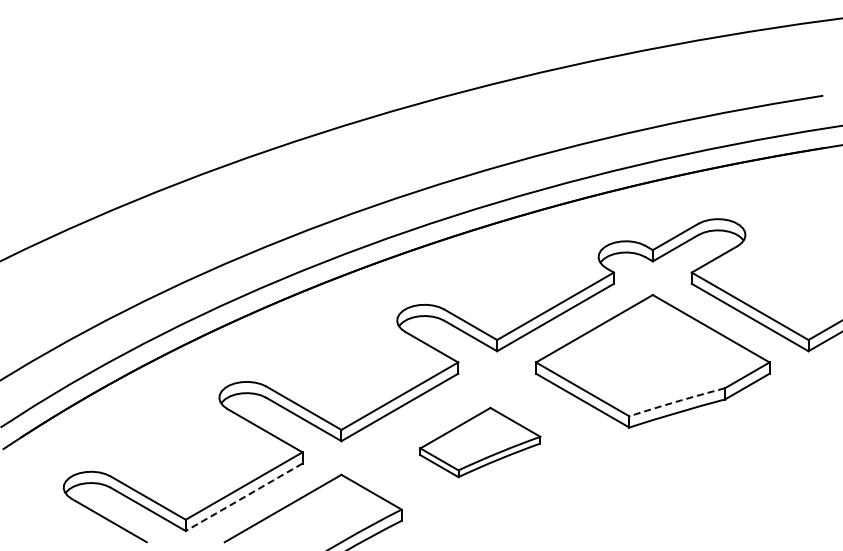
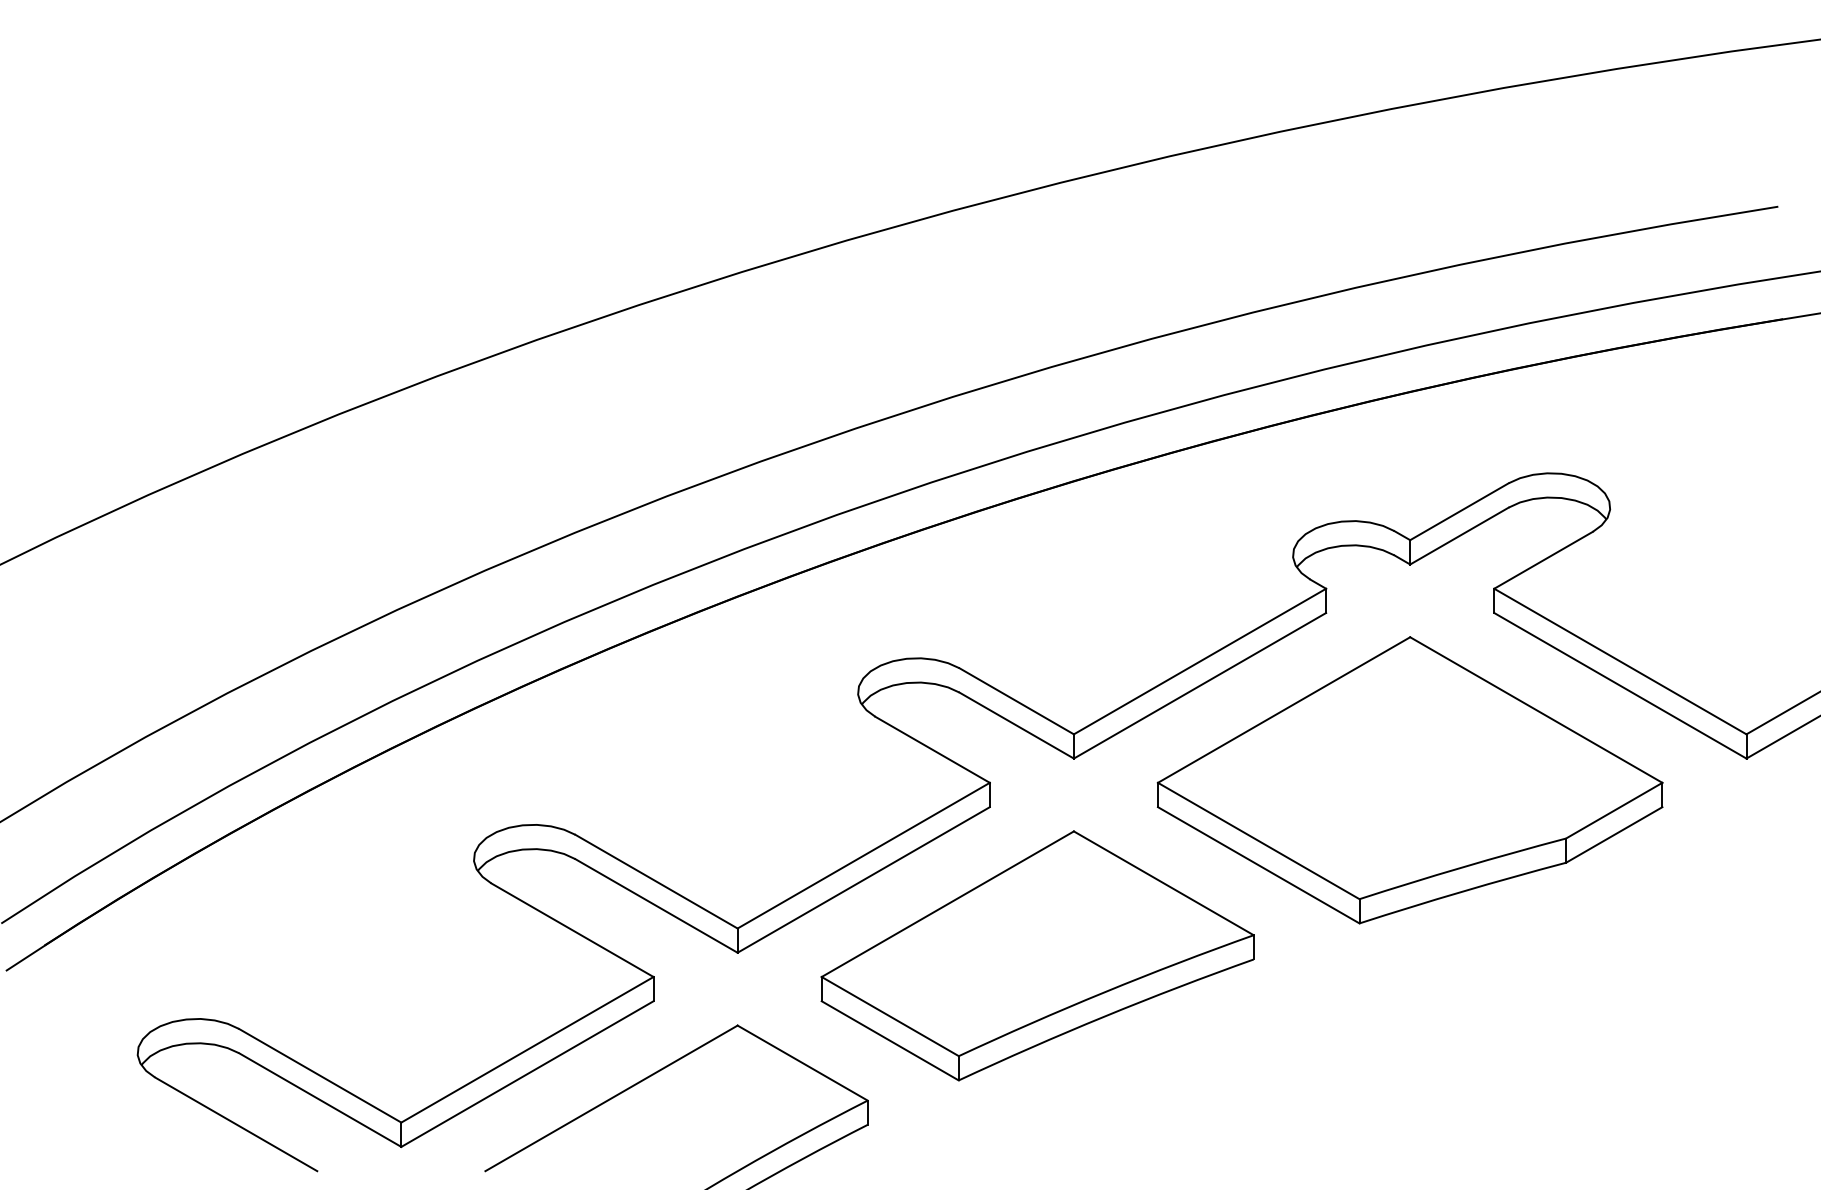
arc: (676, 401) -> (1461, 867), dashed -> solid
part: (480, 442) -> (1037, 955), size x1.67
line: (243, 497) -> (526, 1074), dashed -> solid

